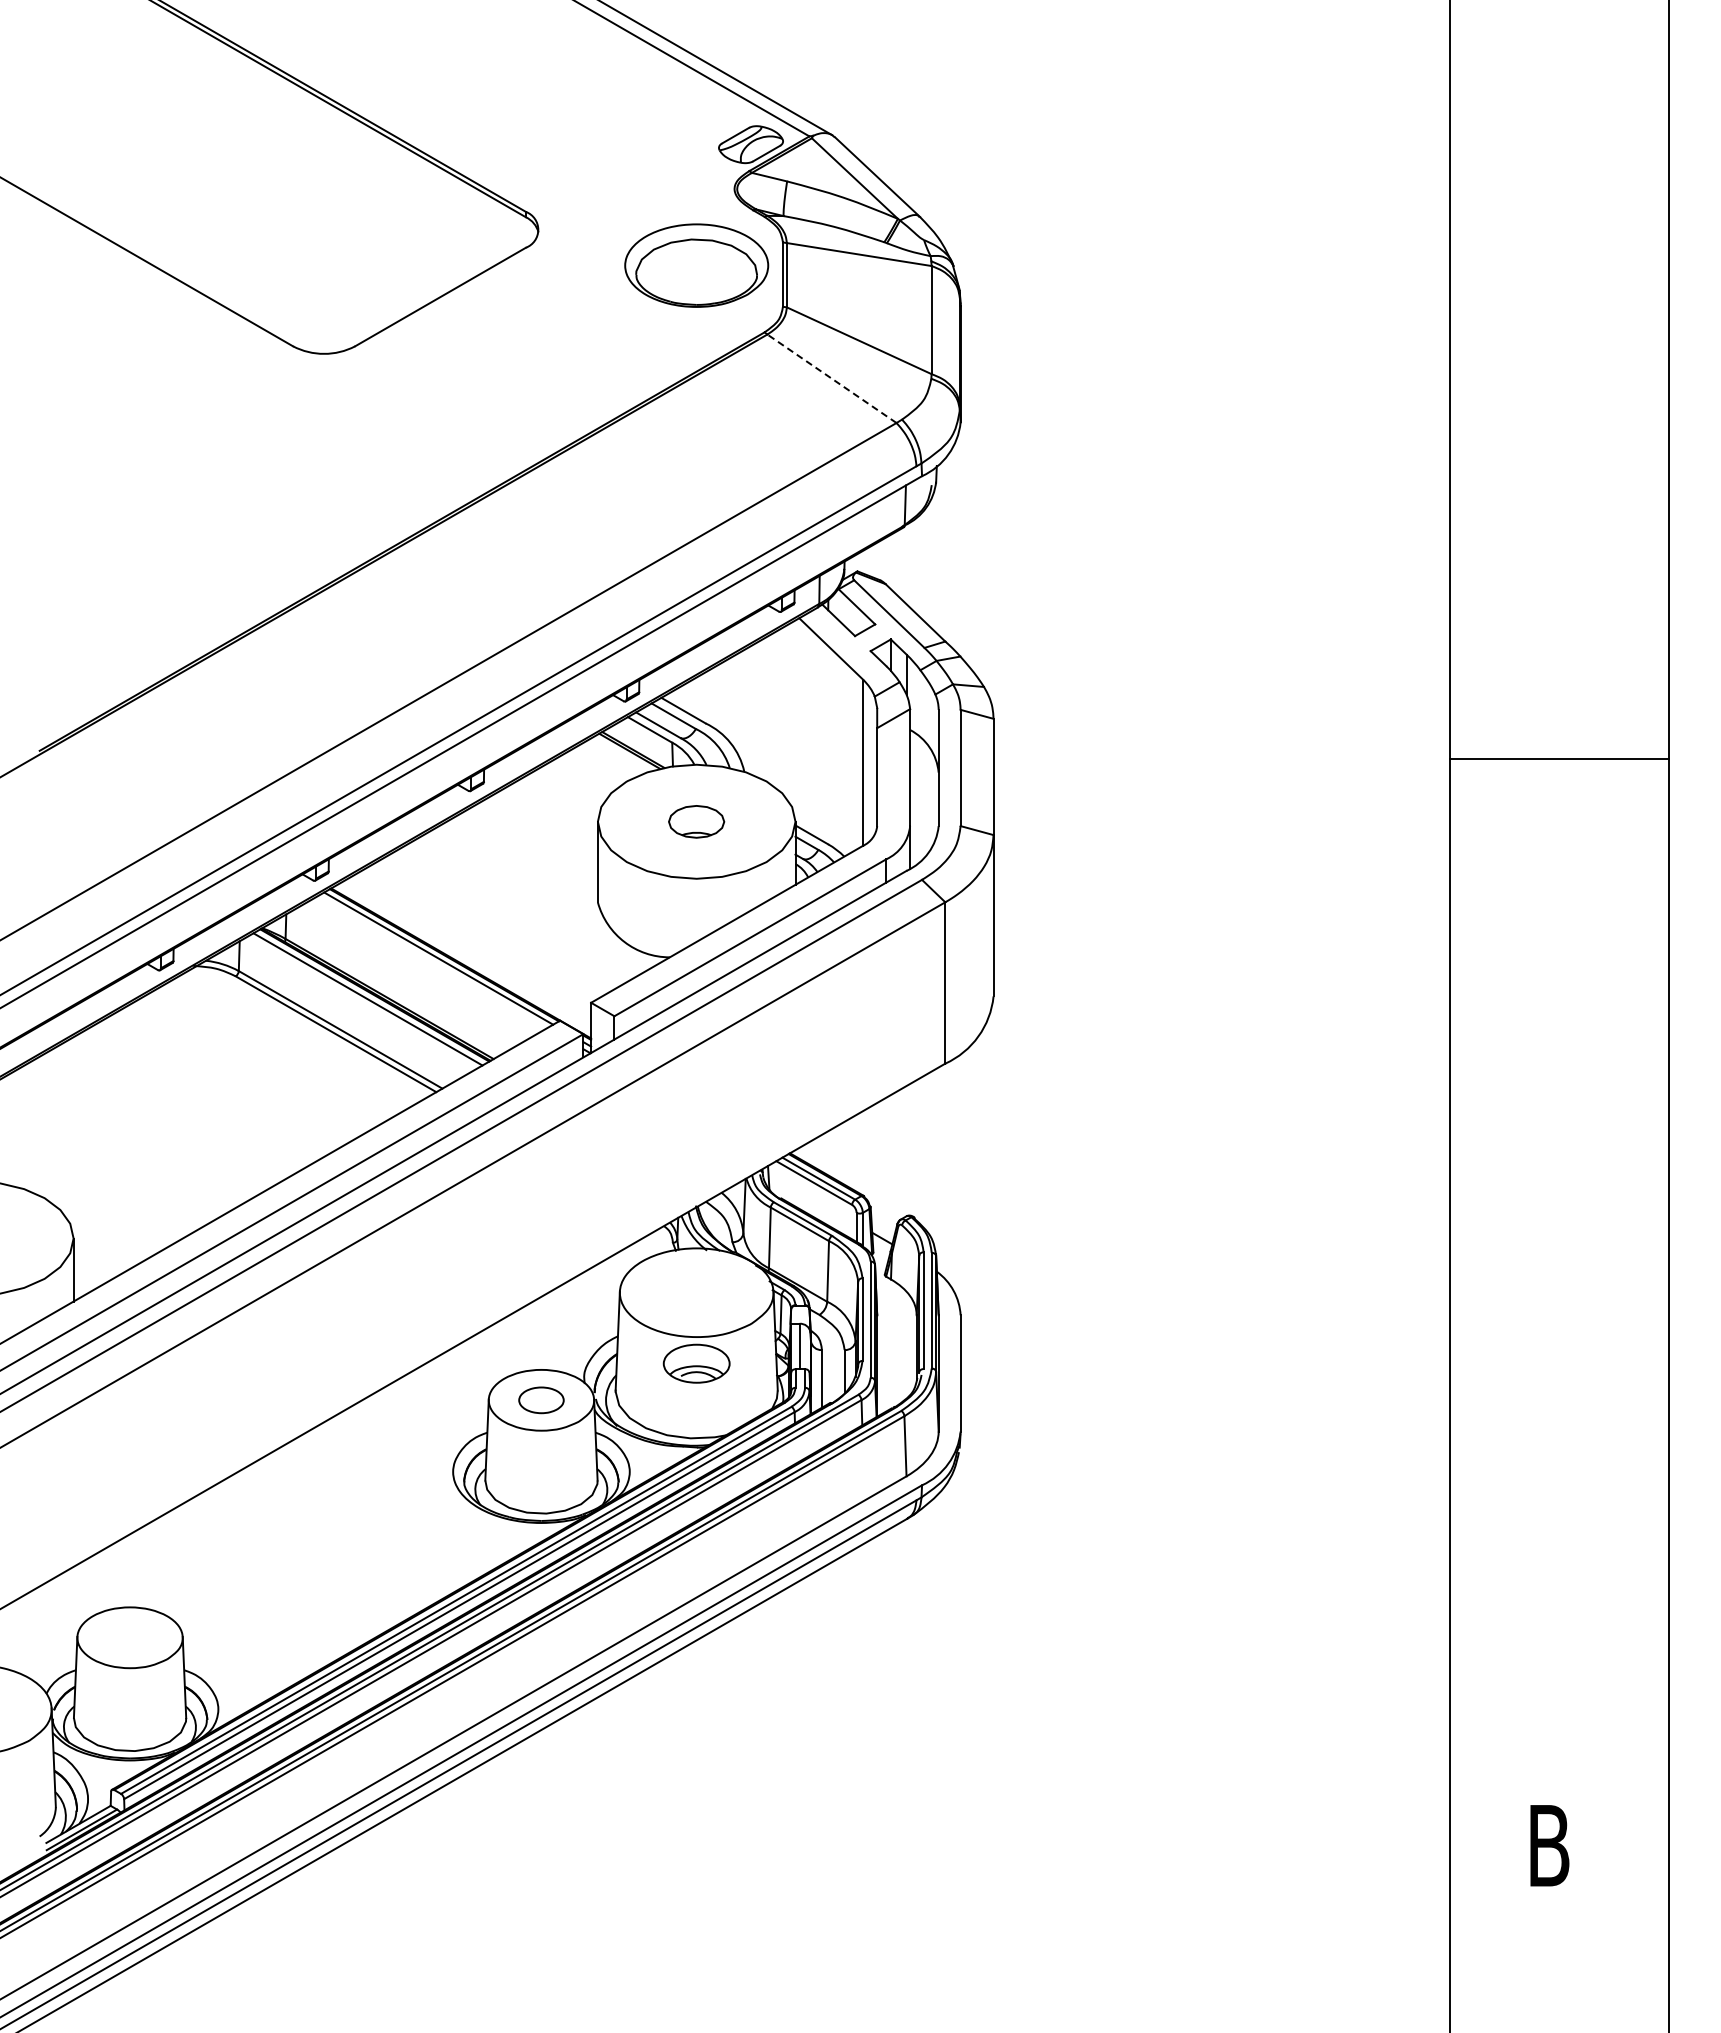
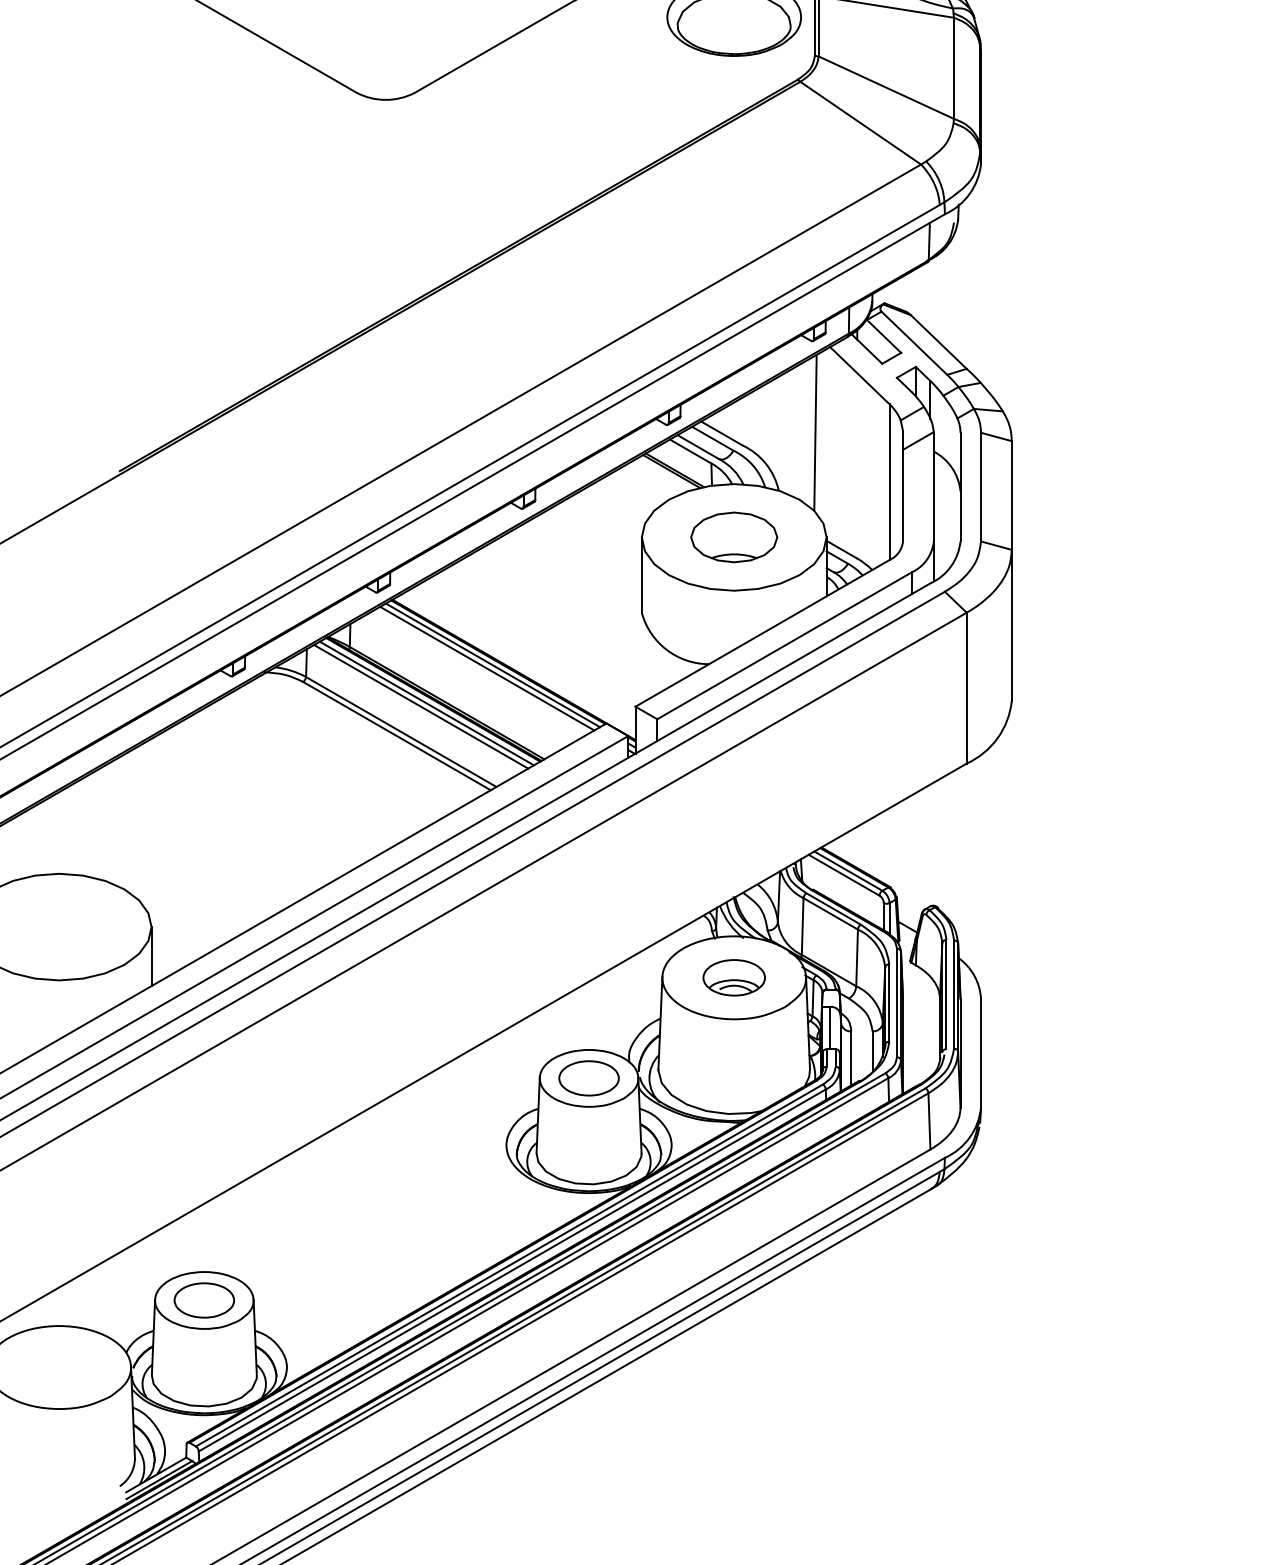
line: (831, 378) -> (860, 122), dashed -> solid
line: (783, 709) -> (815, 432), added
part: (696, 821) -> (734, 537), size x1.67
line: (432, 962) -> (487, 669), added
line: (361, 1002) -> (420, 706), added
part: (696, 1363) -> (734, 977), moved
part: (541, 1400) -> (589, 1078), size x1.43
part: (129, 1637) -> (203, 1300), added

